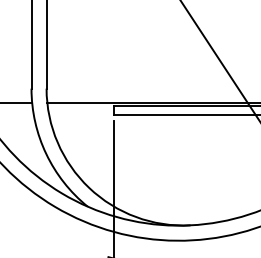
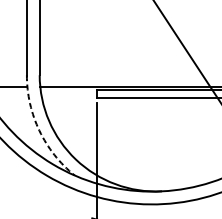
arc: (46, 154) -> (39, 131), solid -> dashed

